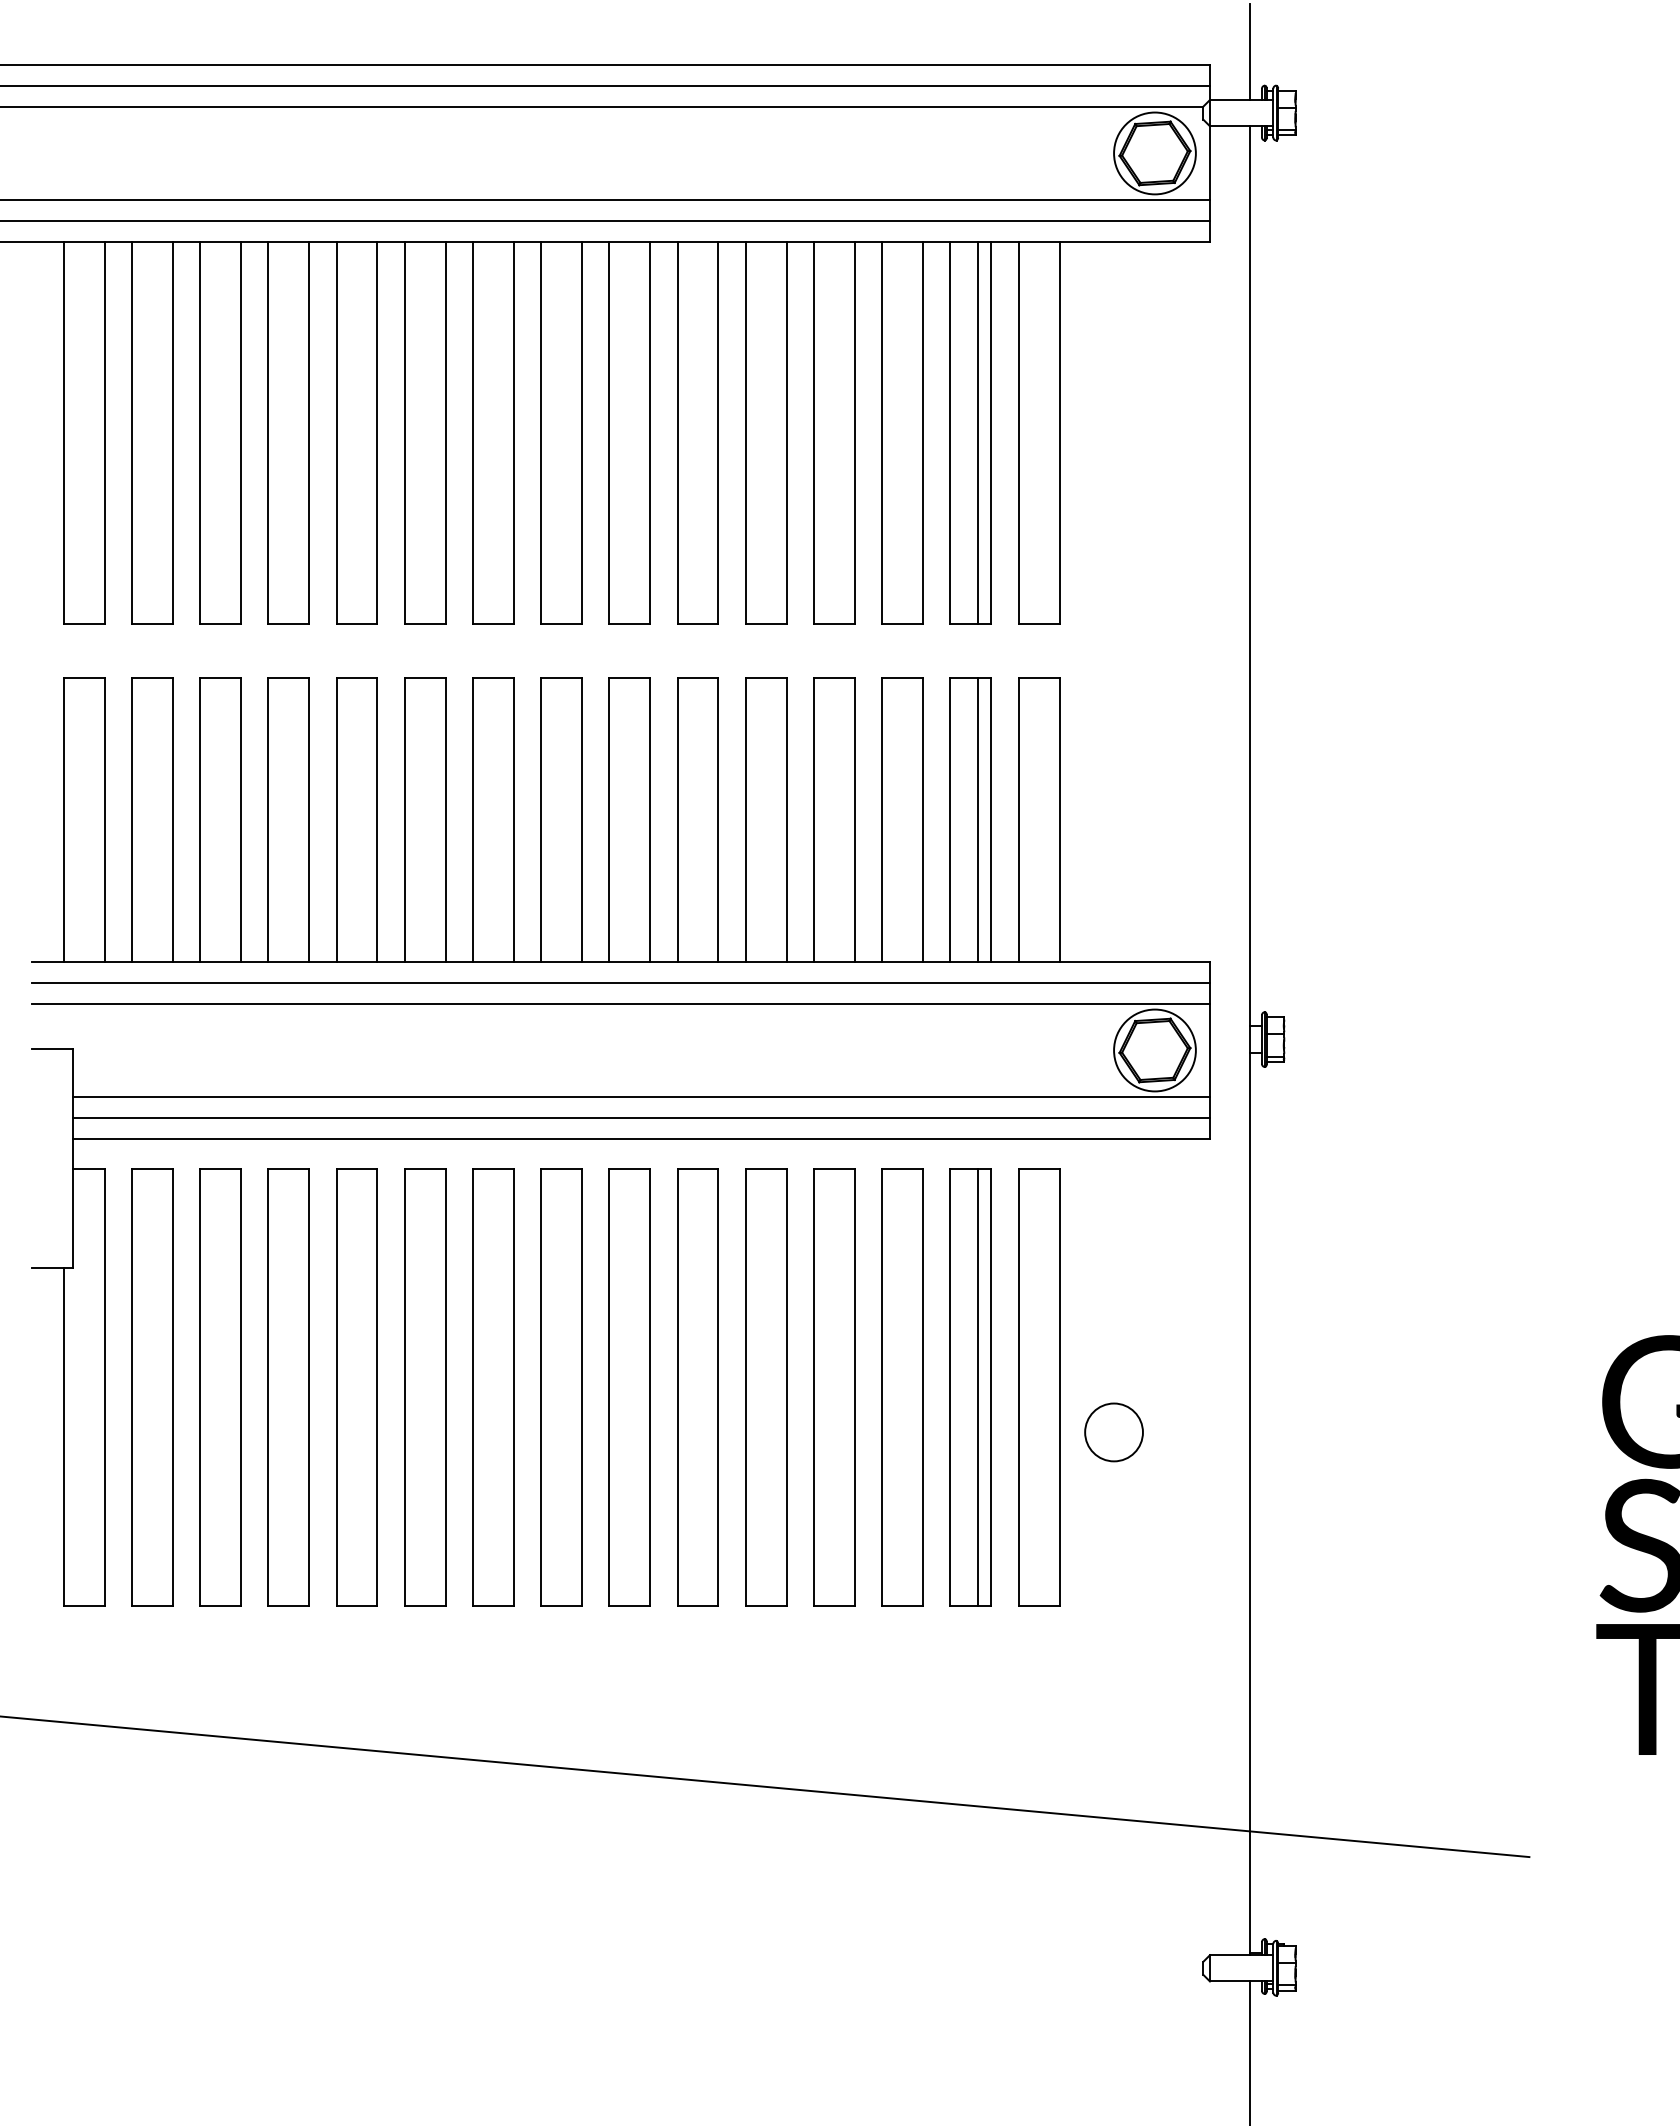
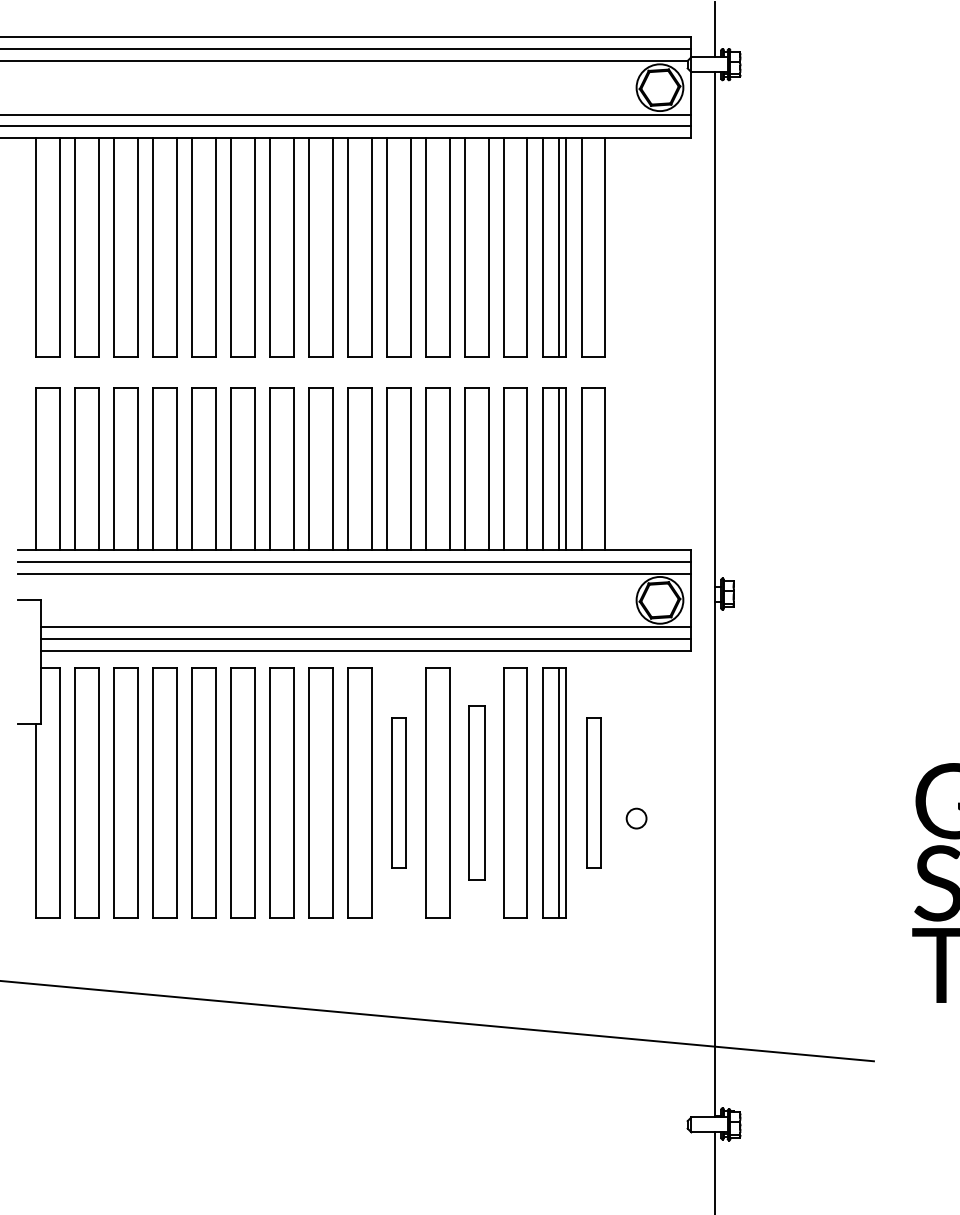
part: (697, 1386) -> (398, 792), size x0.6
part: (833, 1386) -> (476, 792), size x0.7
part: (1038, 1386) -> (593, 792), size x0.6
circle: (1113, 1432) -> (636, 818), size x0.6

